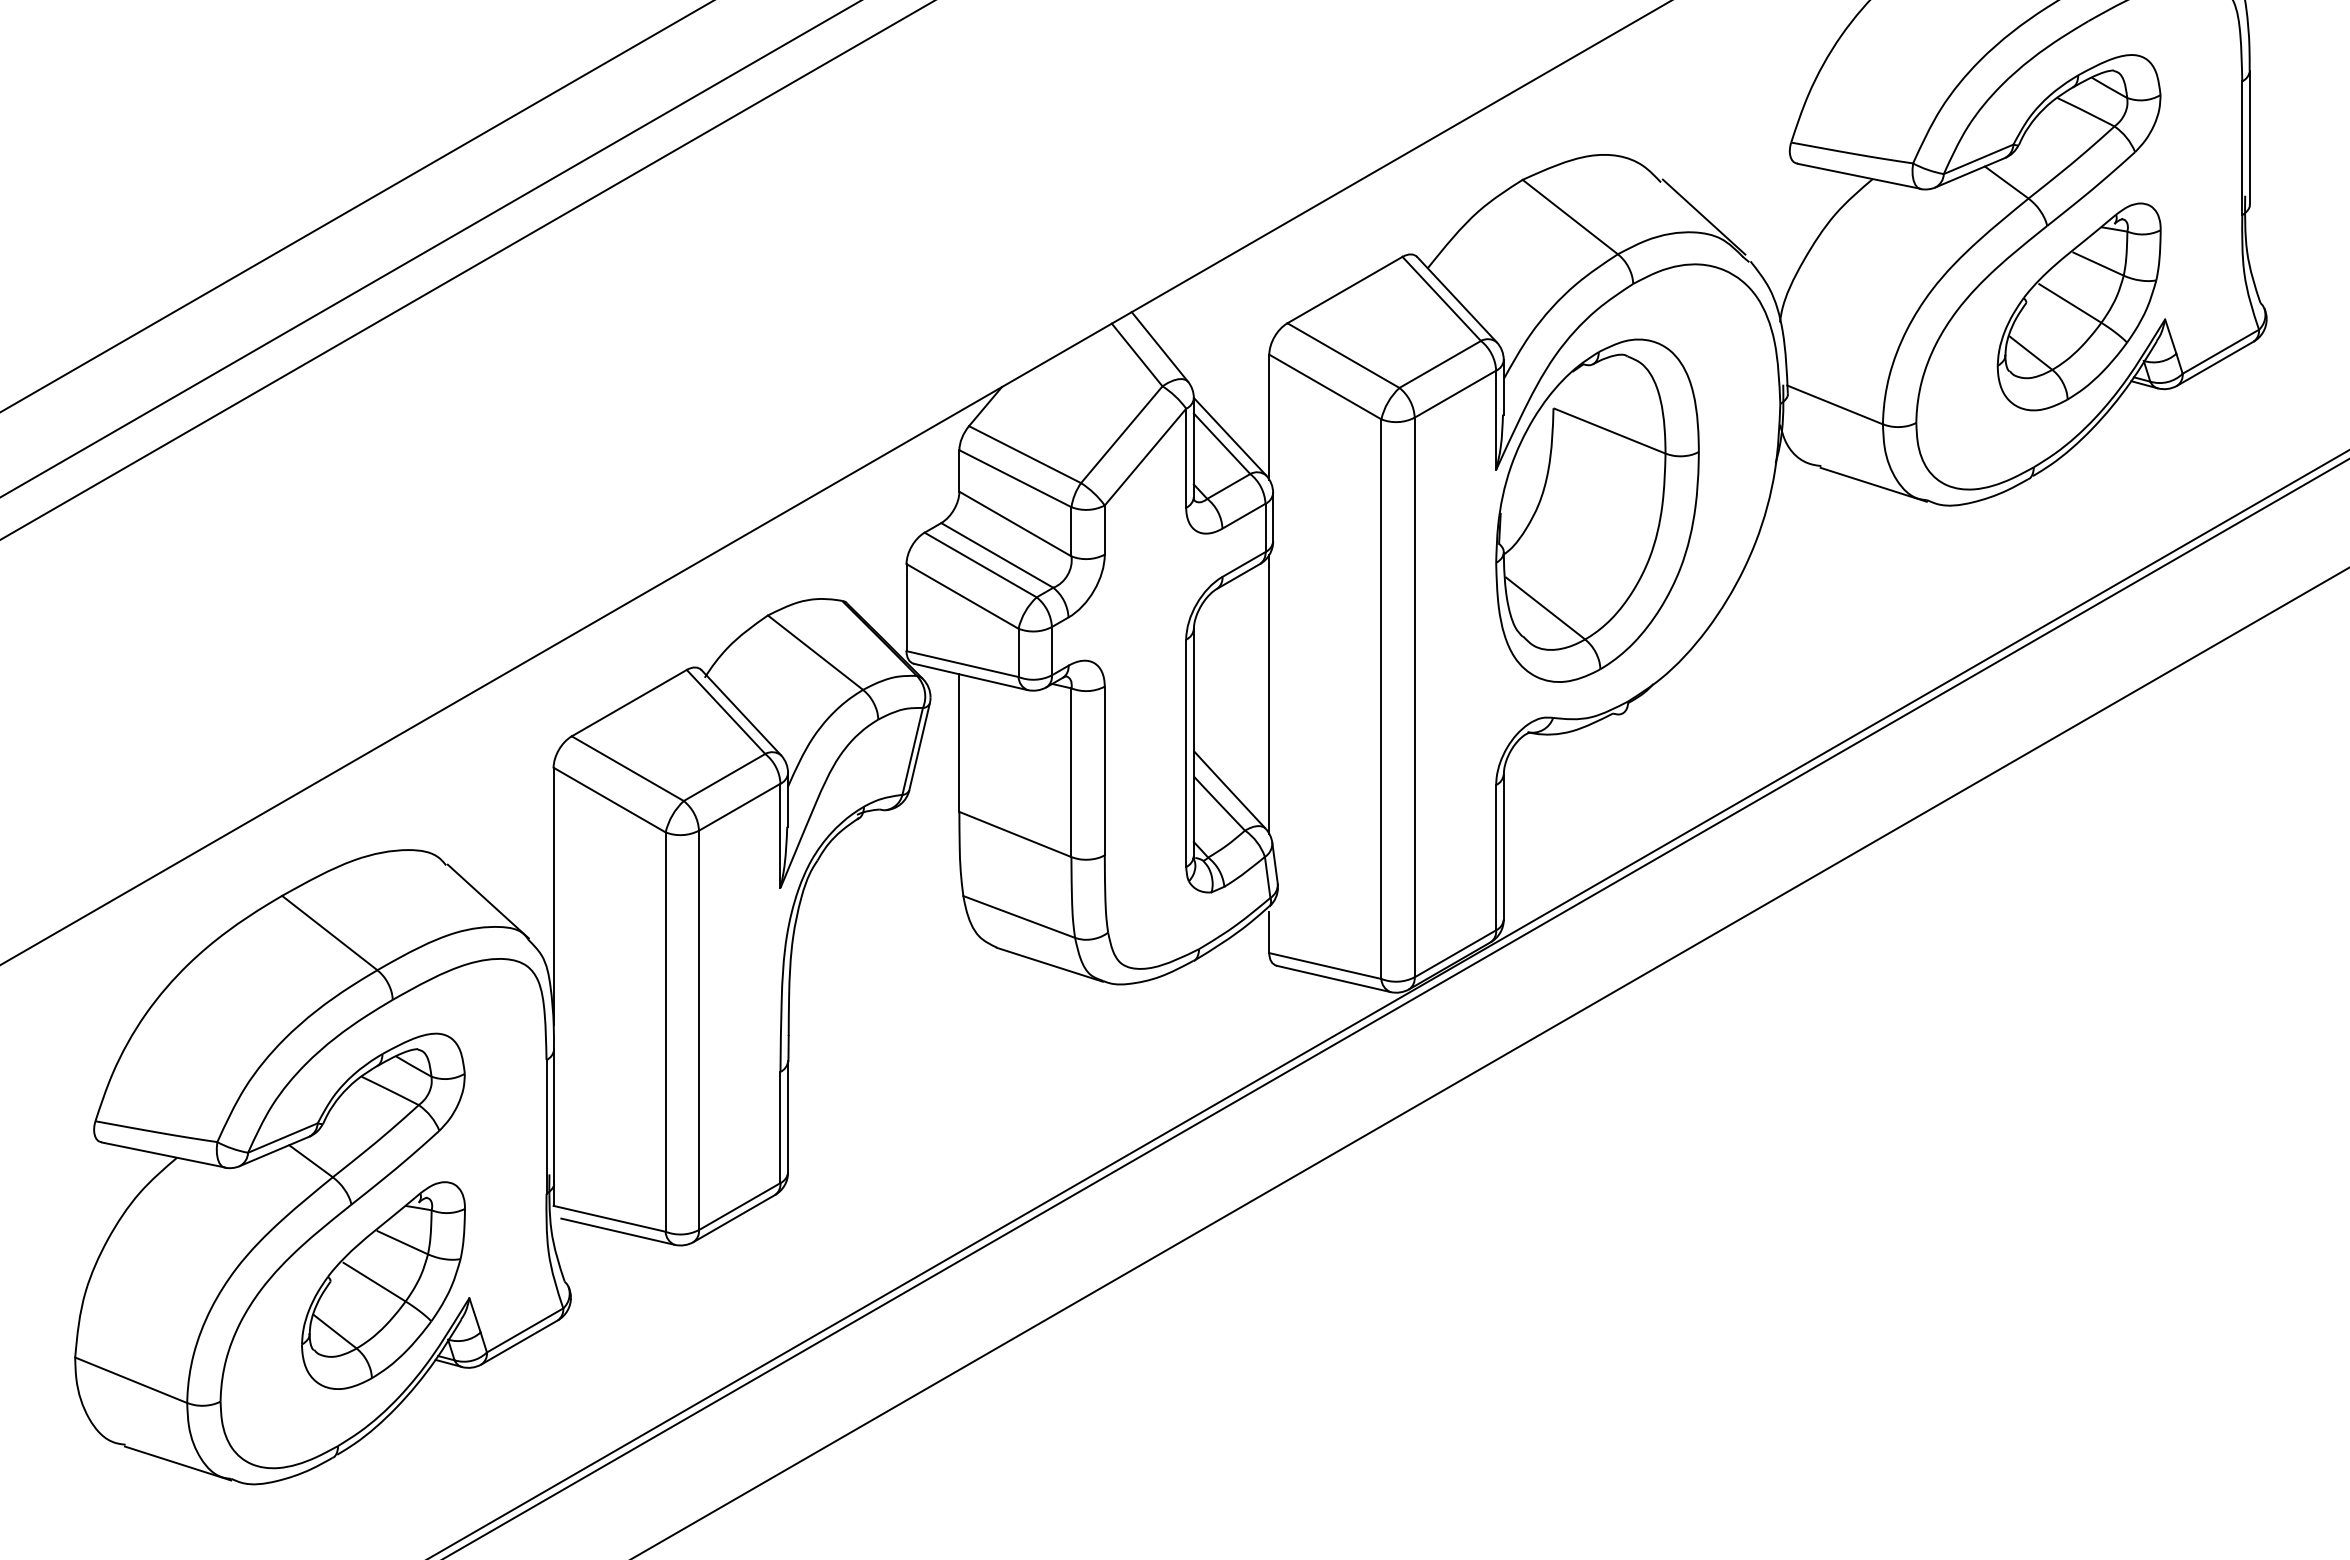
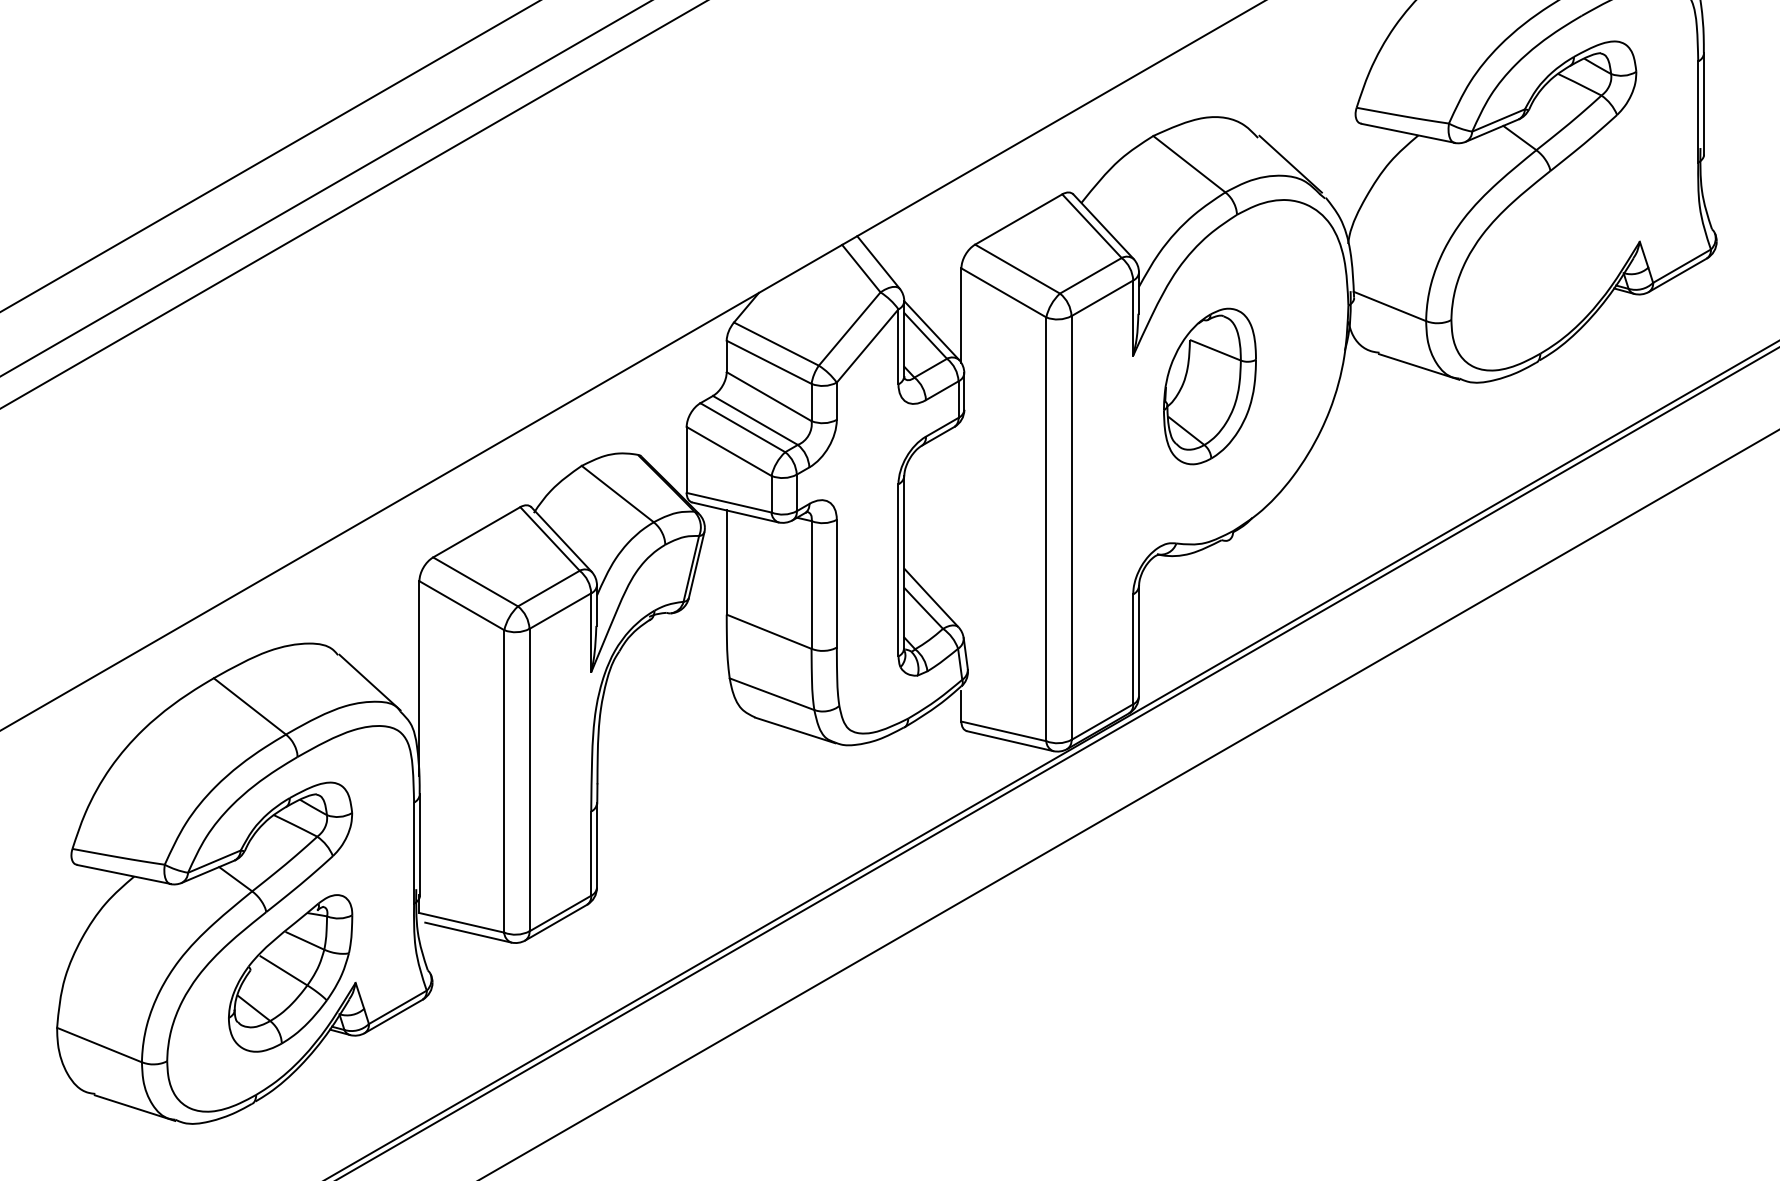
part: (2078, 306) -> (1574, 231), removed
part: (1597, 510) -> (1209, 386), size x0.6
line: (1269, 693) -> (961, 524), removed

